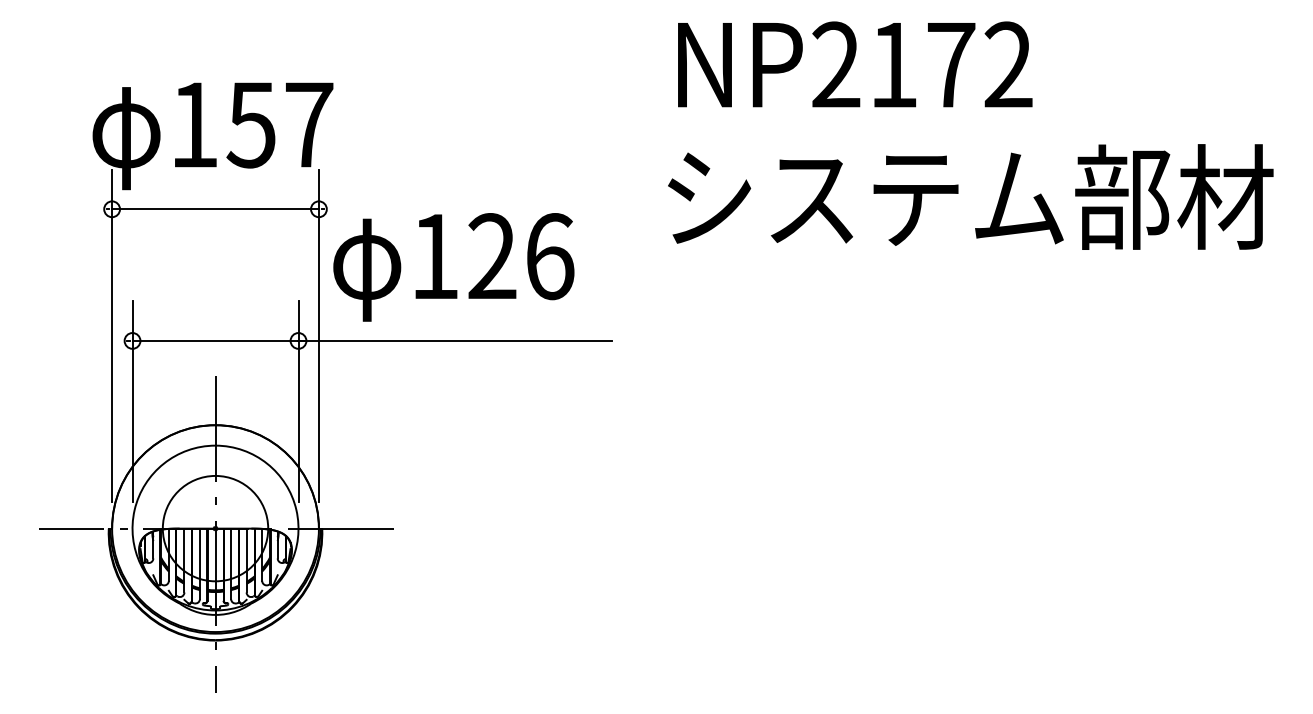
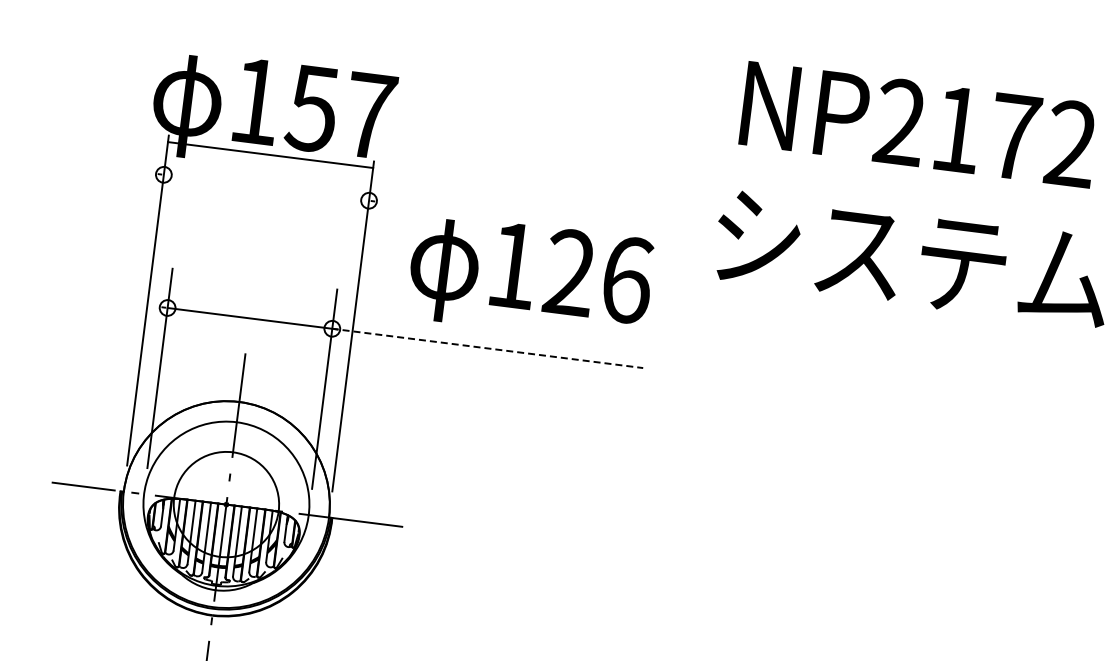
line: (215, 209) -> (270, 155), moved
text: (453, 267) -> (530, 278), moved
line: (455, 340) -> (488, 348), solid -> dashed

